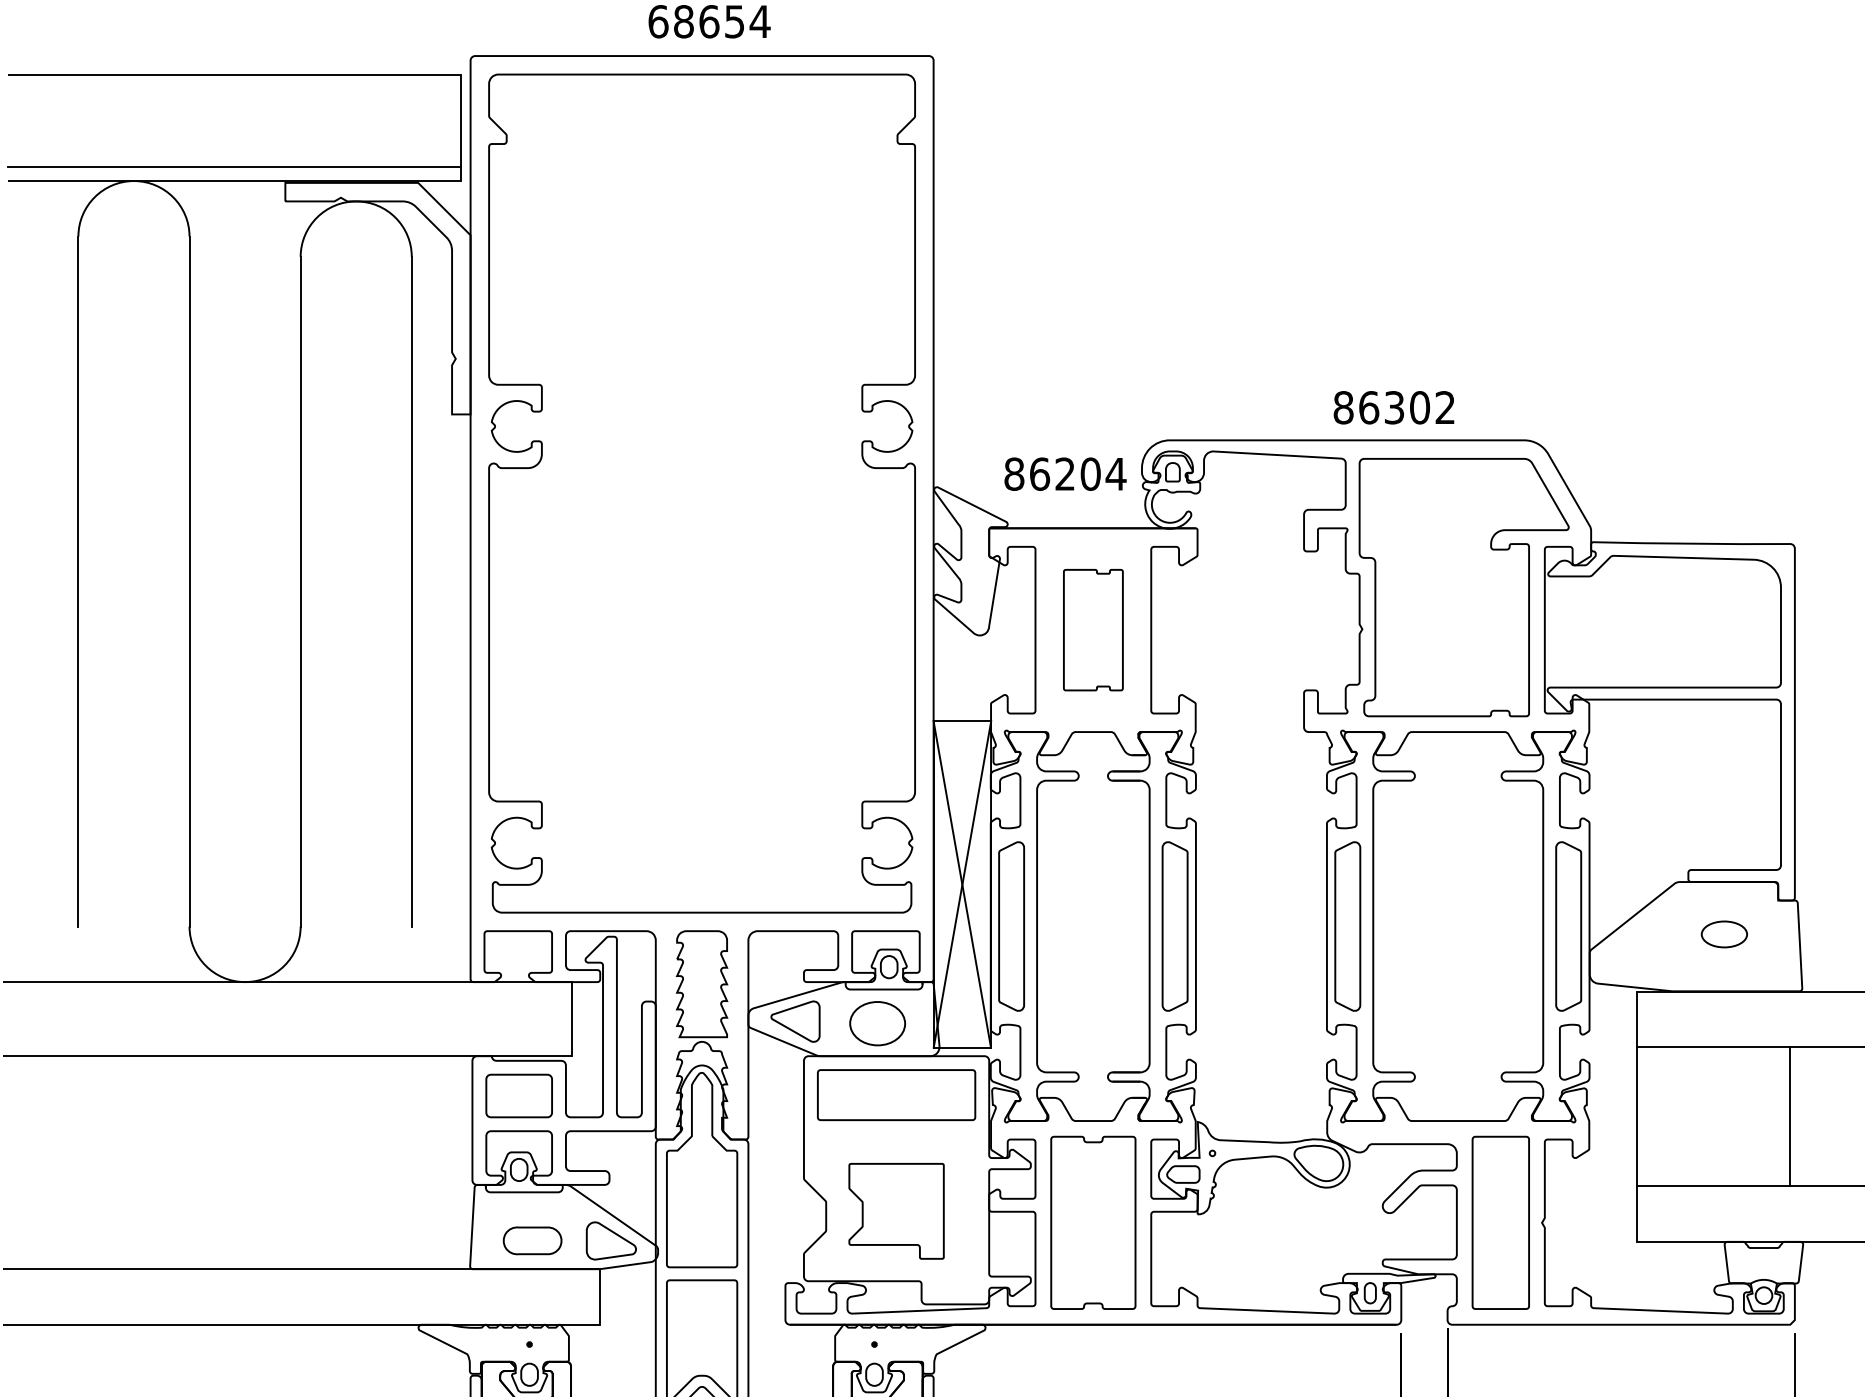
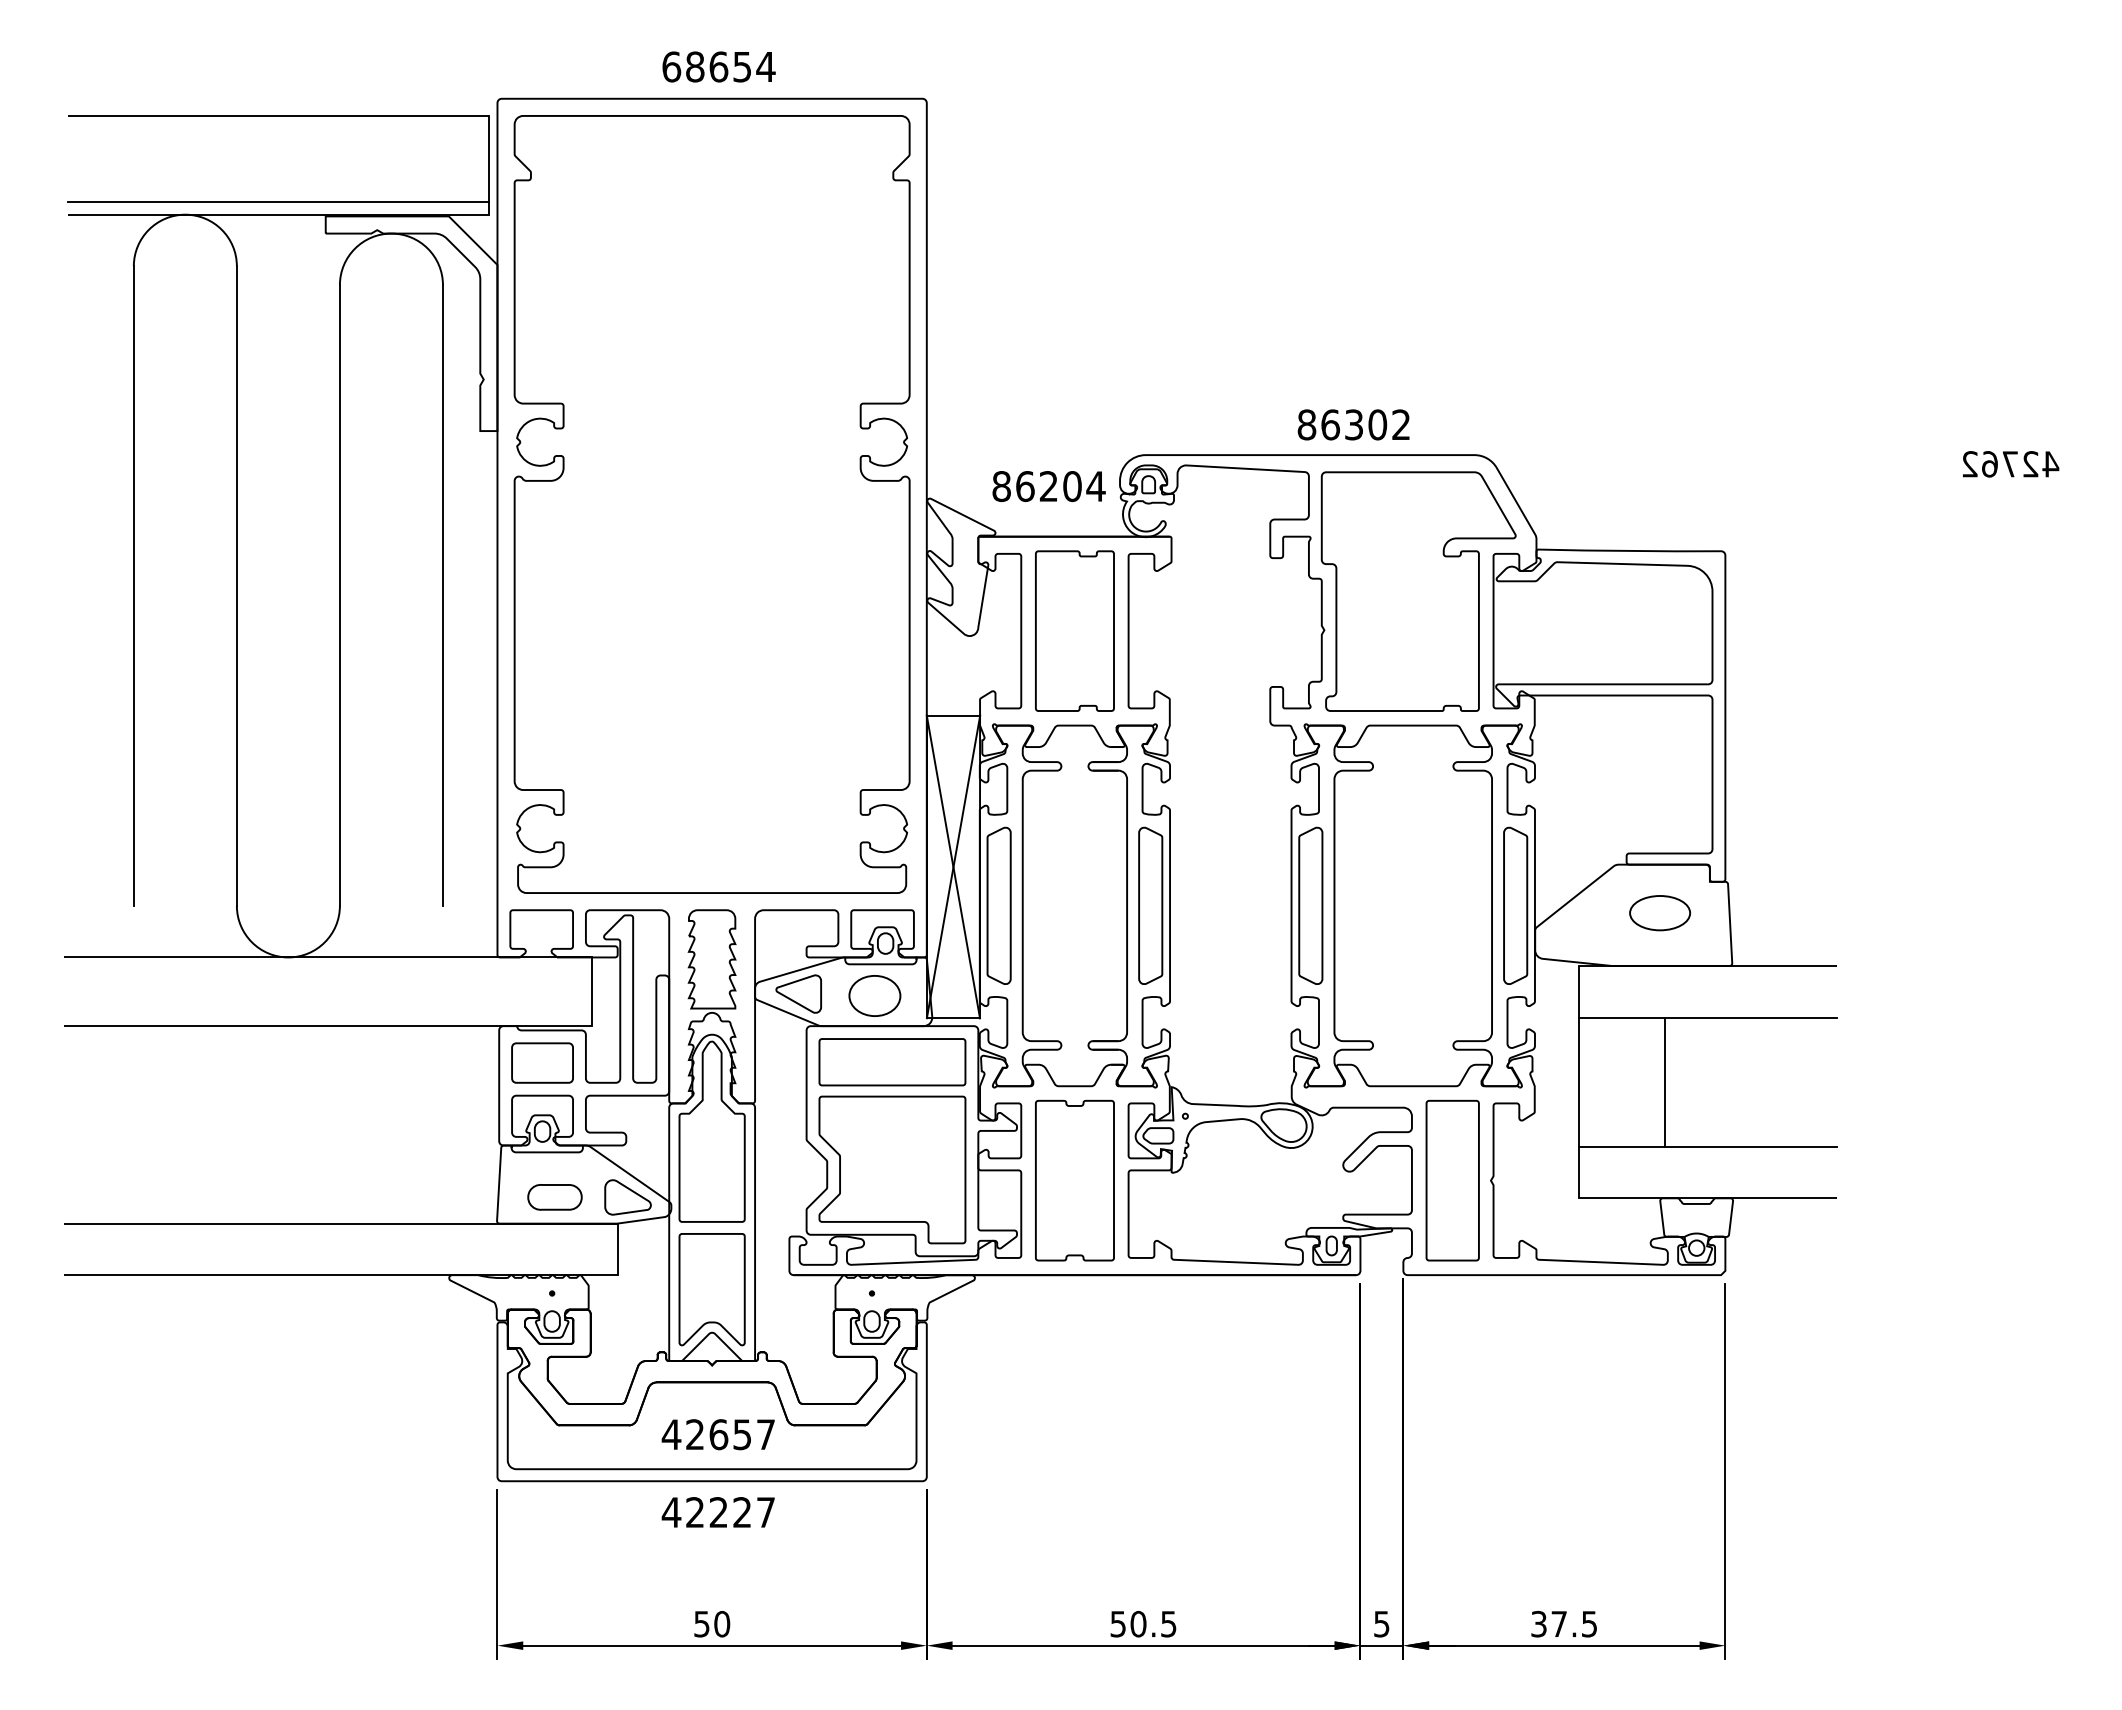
part: (1092, 629) -> (1074, 630), size x1.43
part: (1723, 934) -> (1659, 913), size x1.43
line: (1790, 1115) -> (1665, 1081), moved
part: (896, 1210) -> (892, 1169), size x1.67

